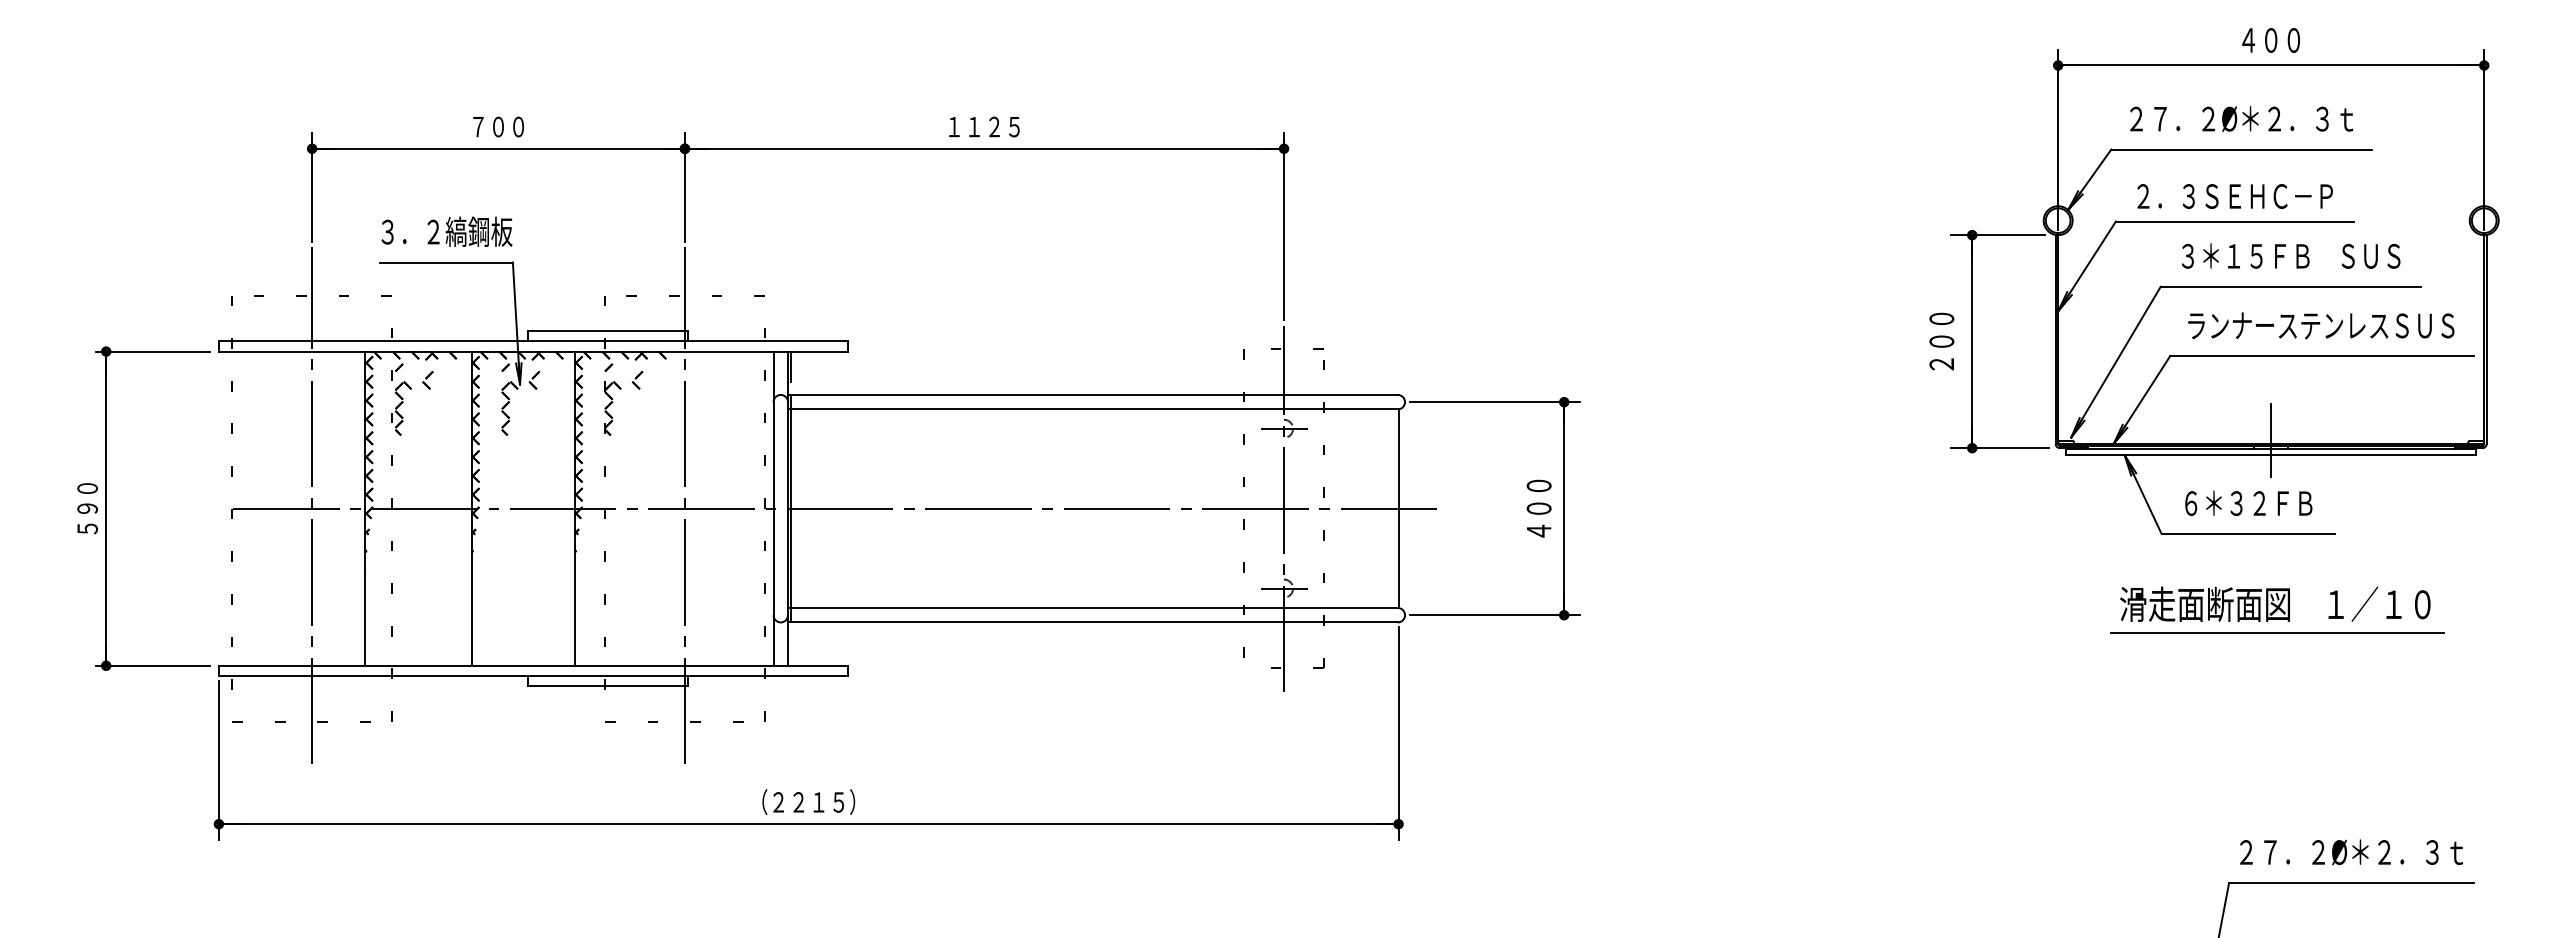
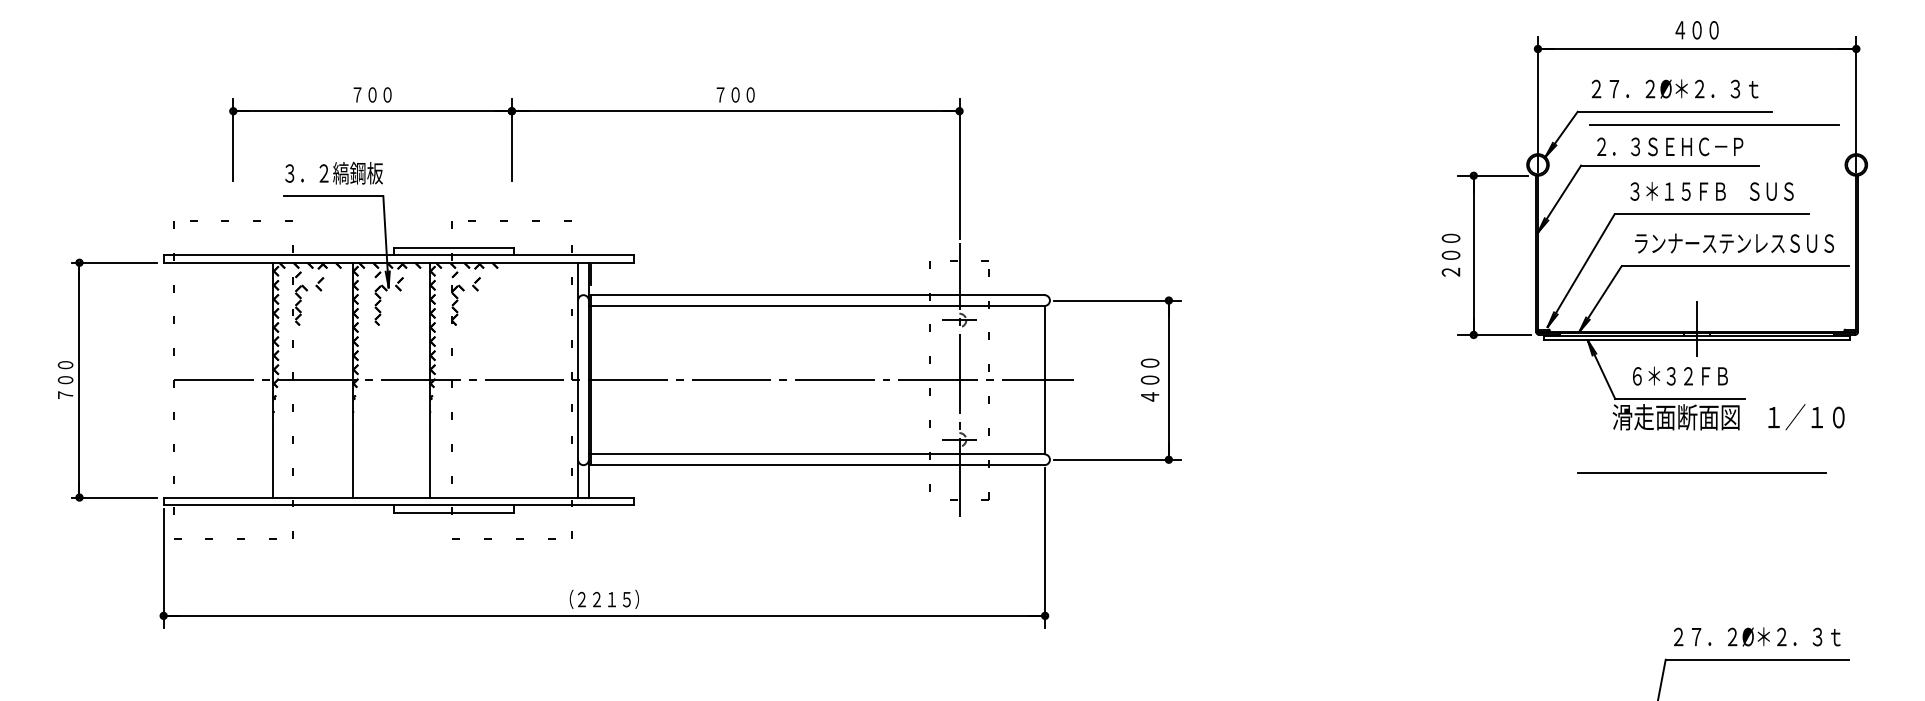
text: (984, 126) -> (735, 94), １１２５ -> ７００
line: (2294, 166) -> (1714, 124), added
line: (312, 505) -> (233, 377), removed
line: (684, 505) -> (511, 377), removed
text: (87, 518) -> (65, 387), ５９０ -> ７００
text: (2275, 603) -> (1728, 416), moved

